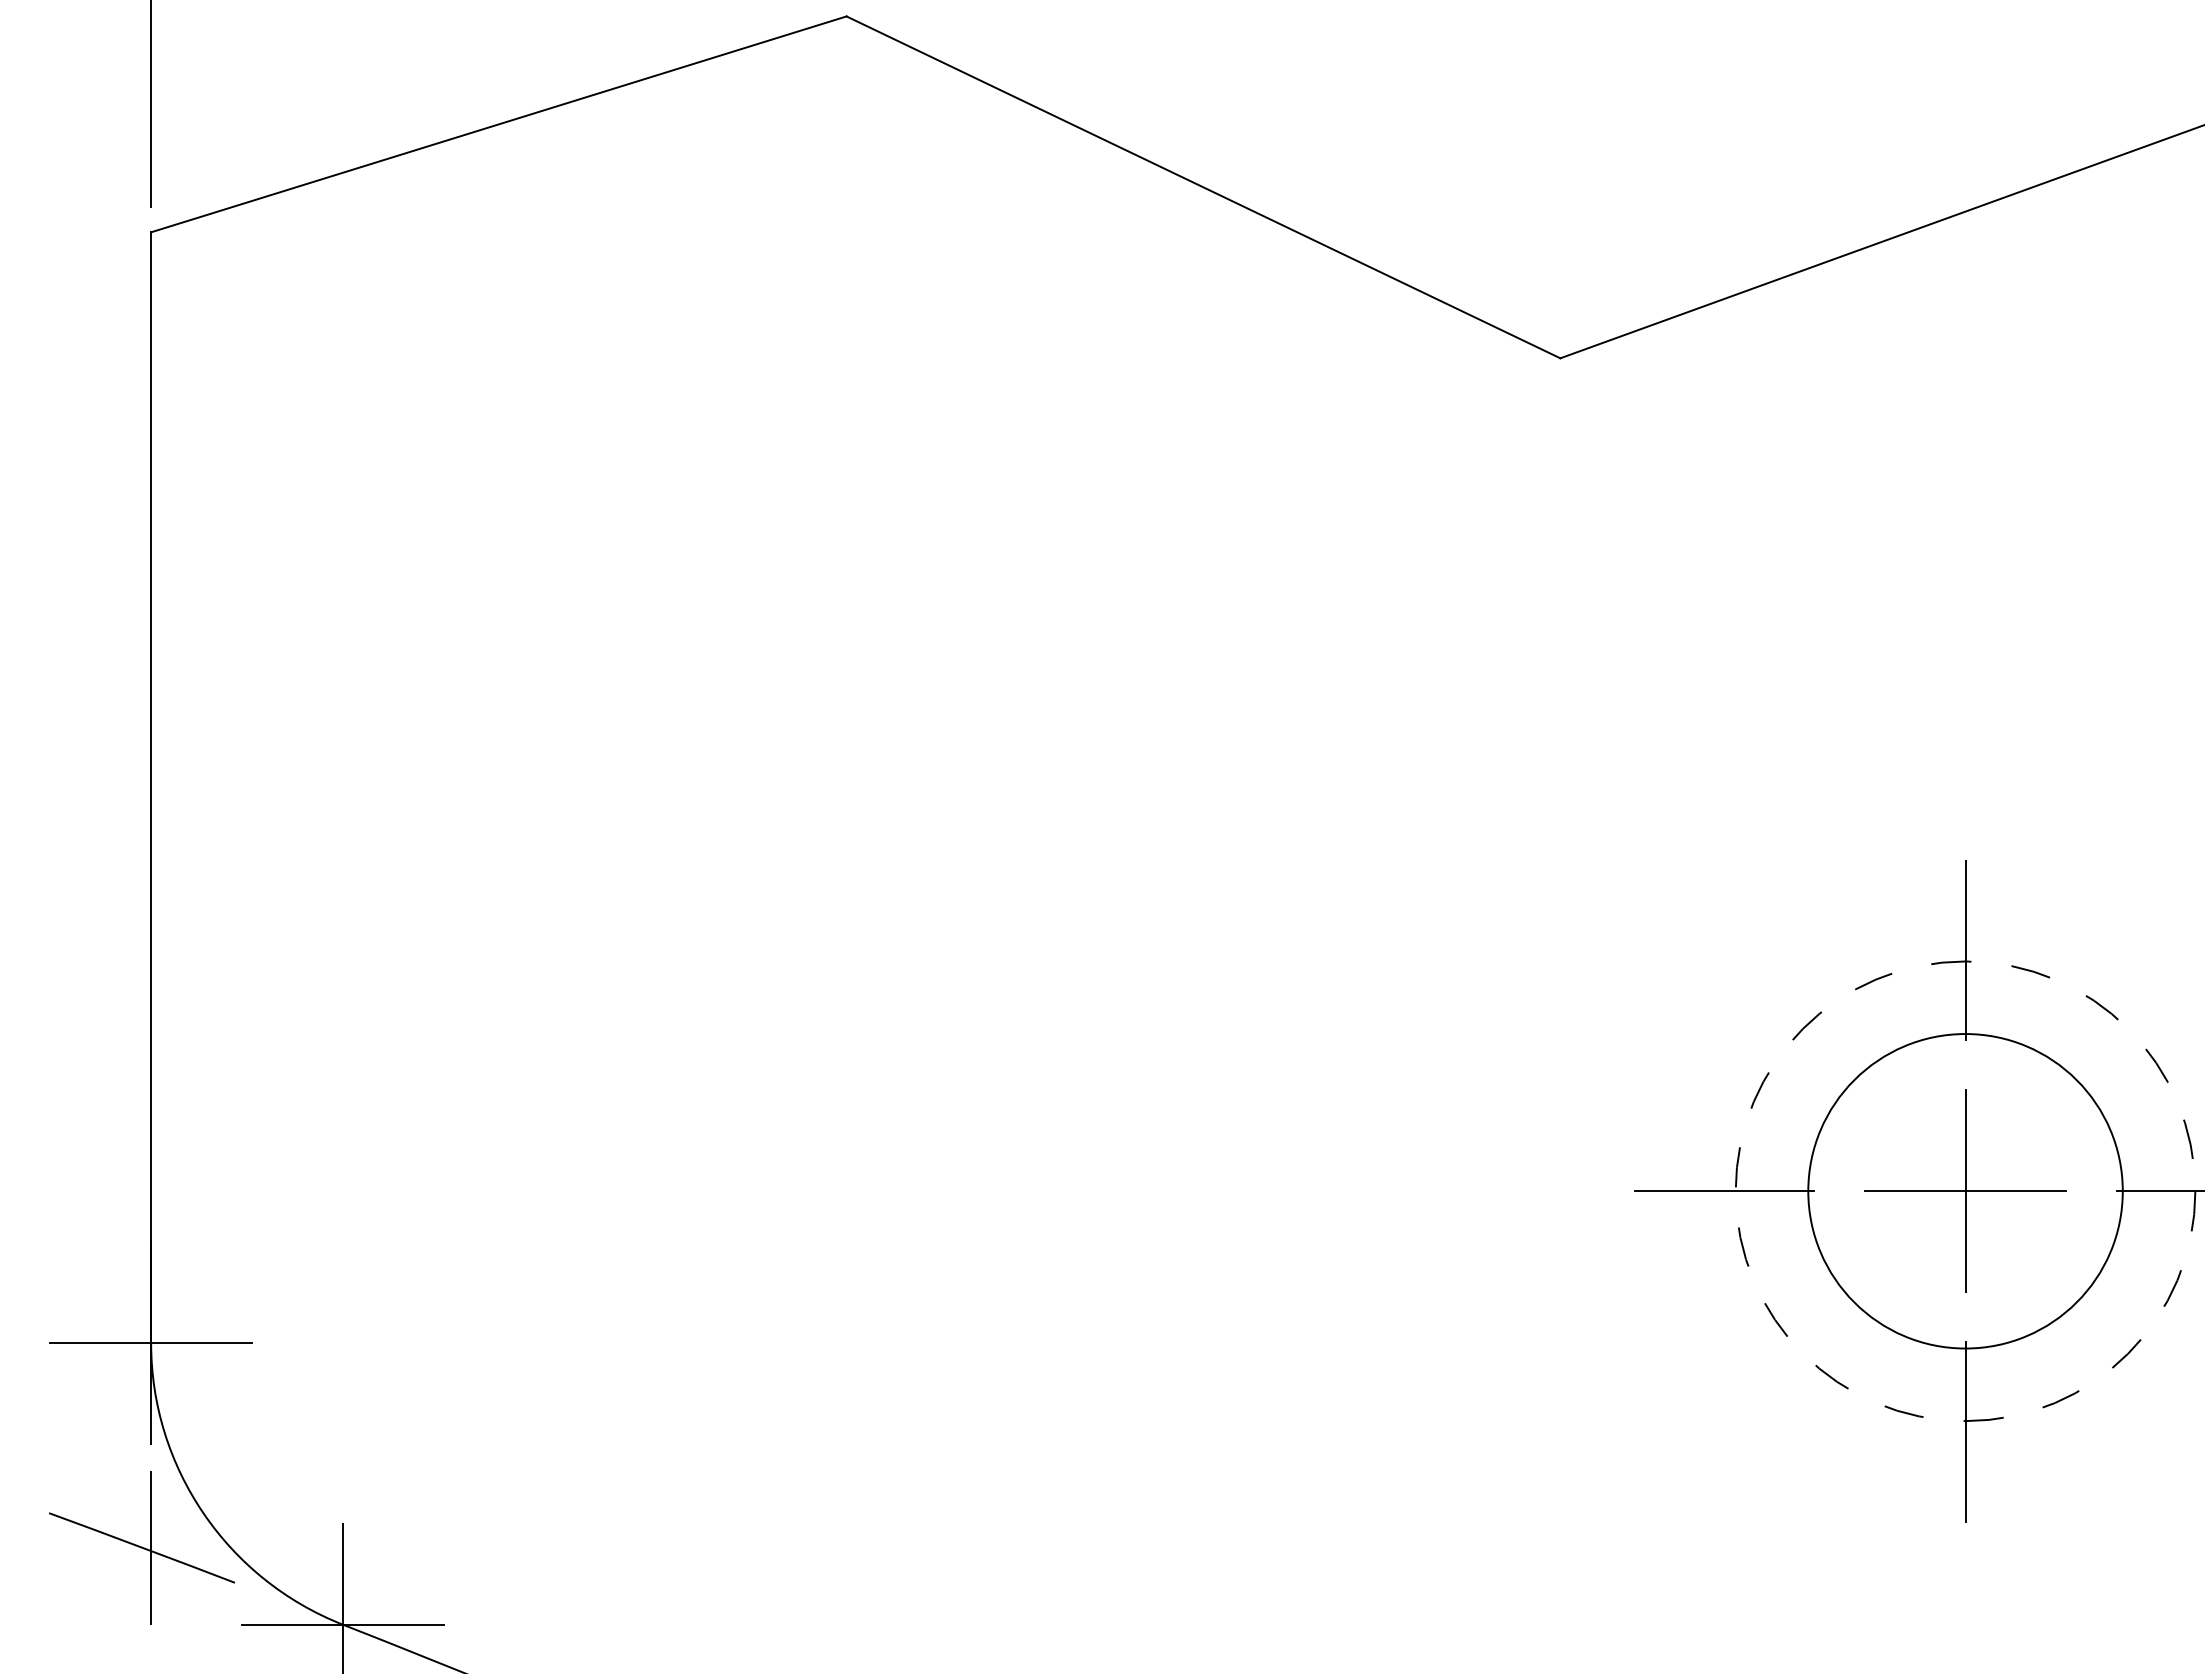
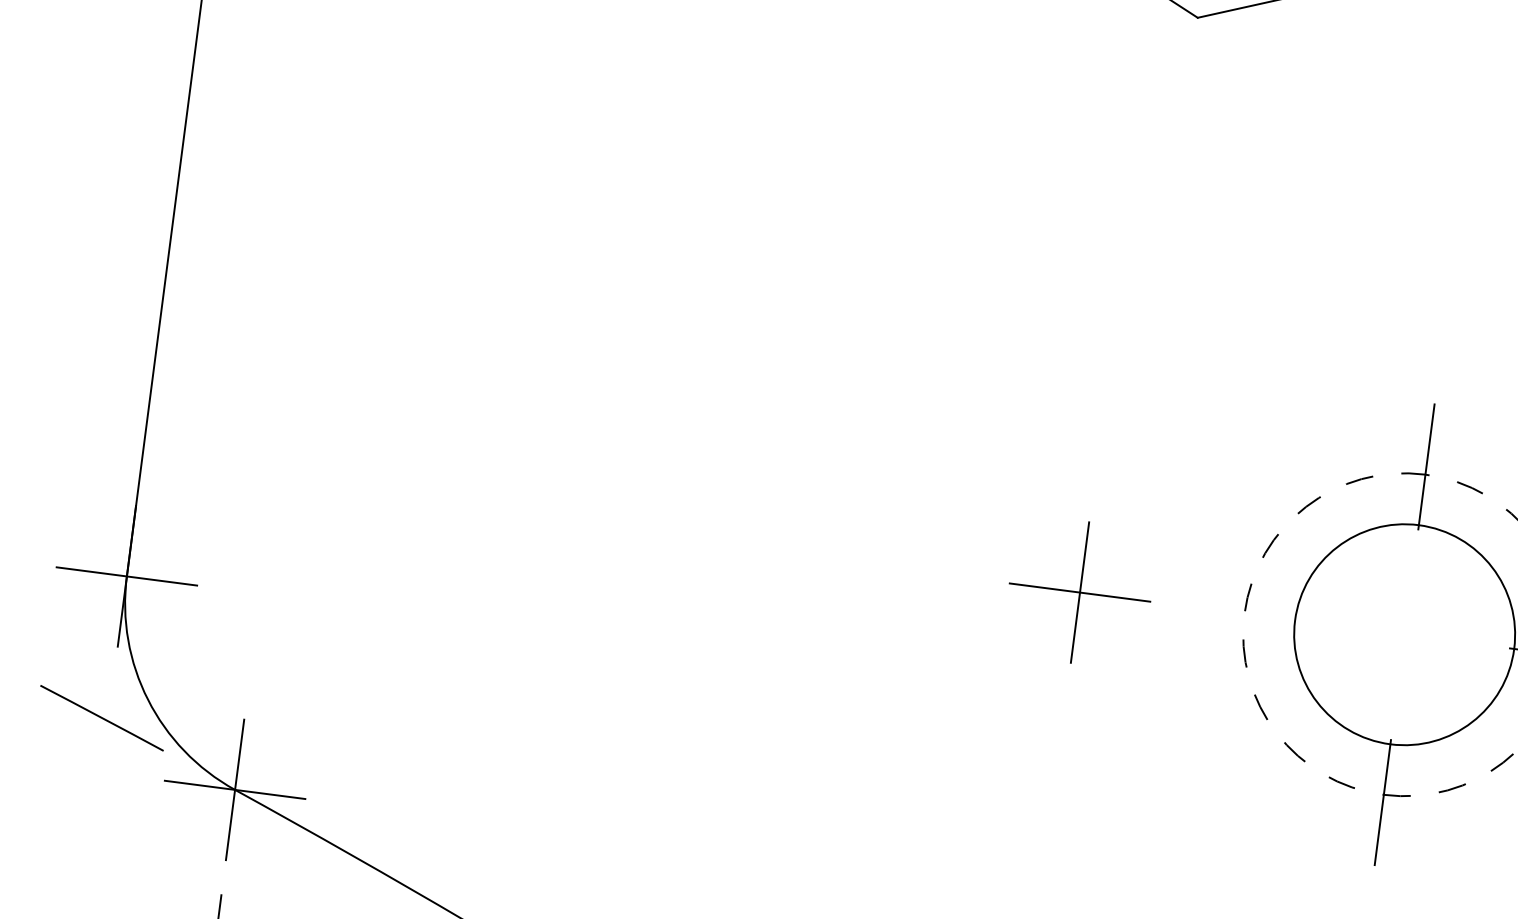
part: (1965, 1190) -> (1080, 592), moved
line: (1724, 1191) -> (1236, 613), removed
line: (151, 1547) -> (108, 718), removed

